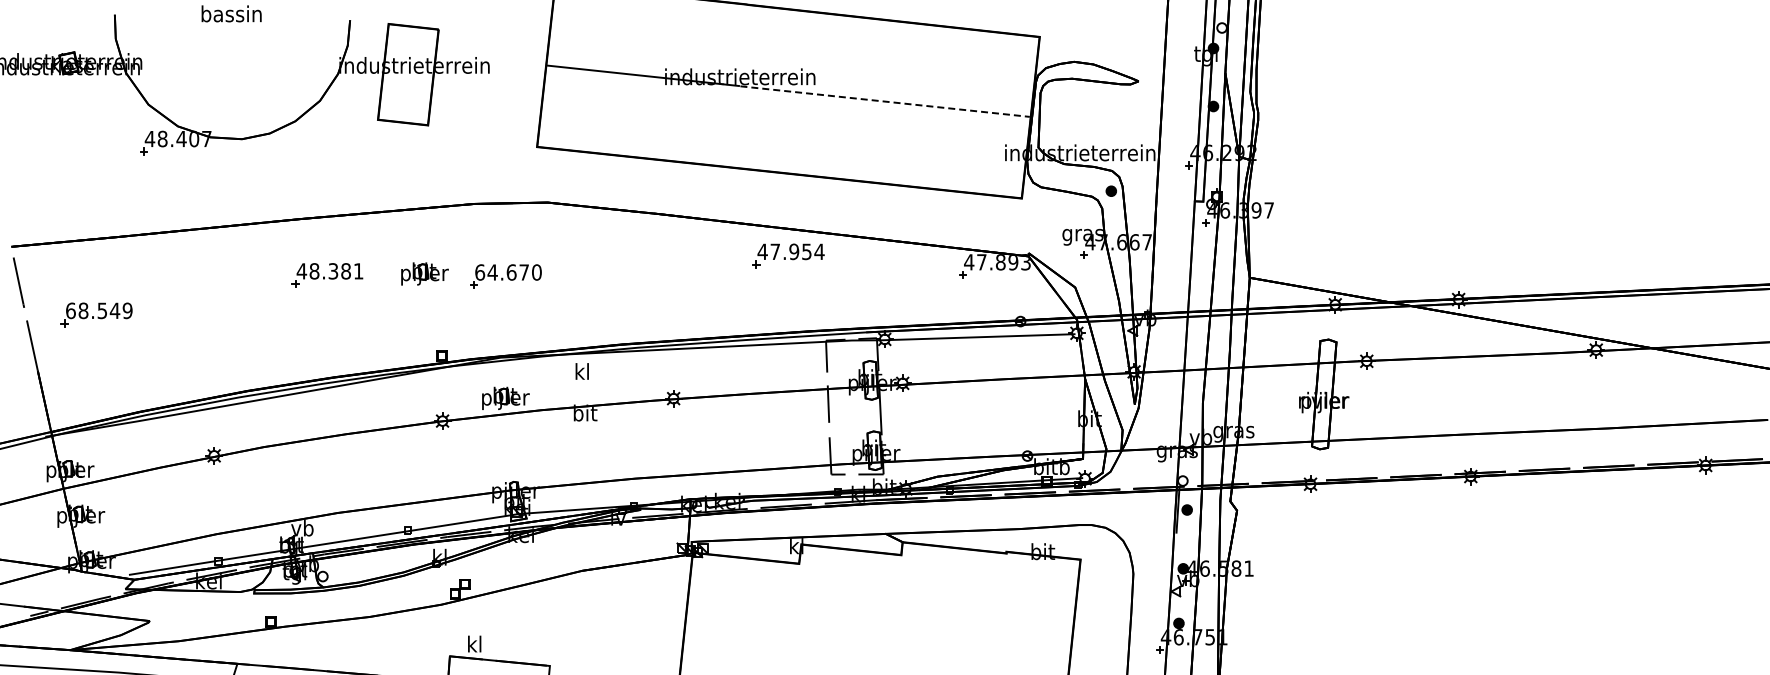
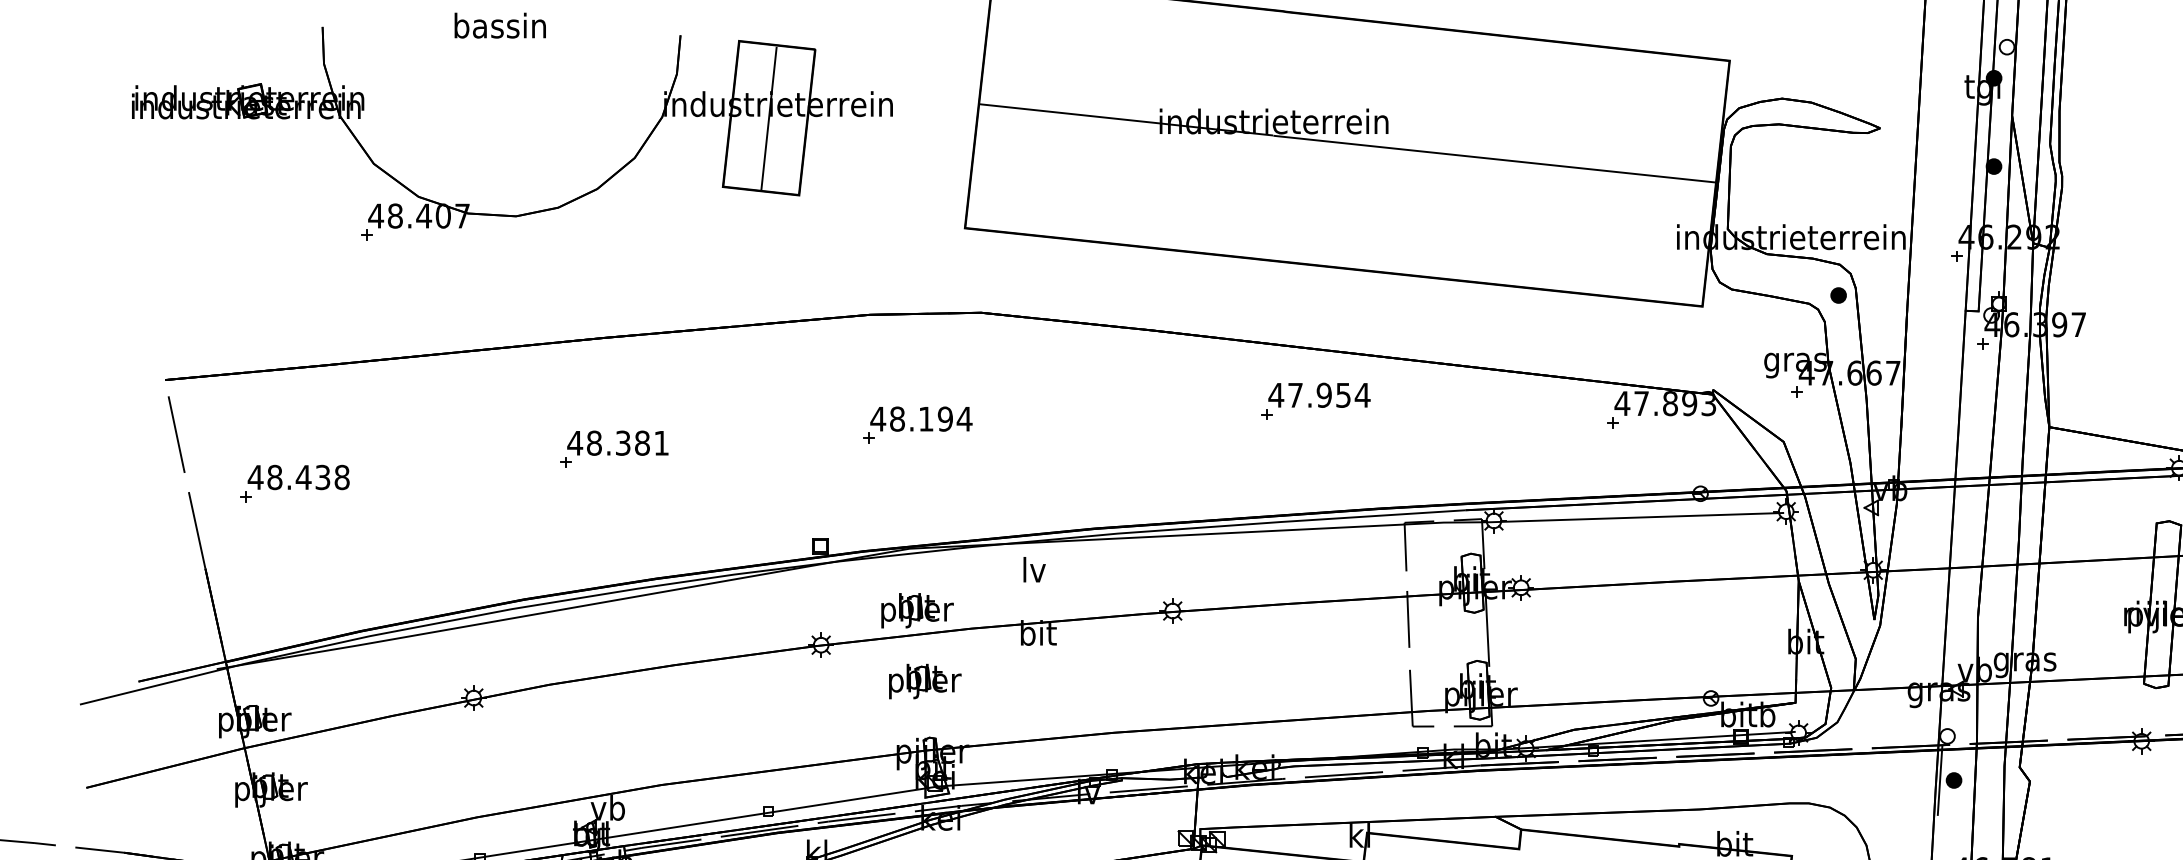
line: (408, 74) -> (769, 117), added
line: (885, 101) -> (1495, 158), dashed -> solid
part: (788, 255) -> (1315, 400), moved
text: (508, 272) -> (921, 419), 64.670 -> 48.194
part: (424, 273) -> (924, 680), moved
part: (327, 275) -> (614, 449), moved
text: (98, 310) -> (297, 476), 68.549 -> 48.438
text: (583, 371) -> (1035, 569), kl -> lv

